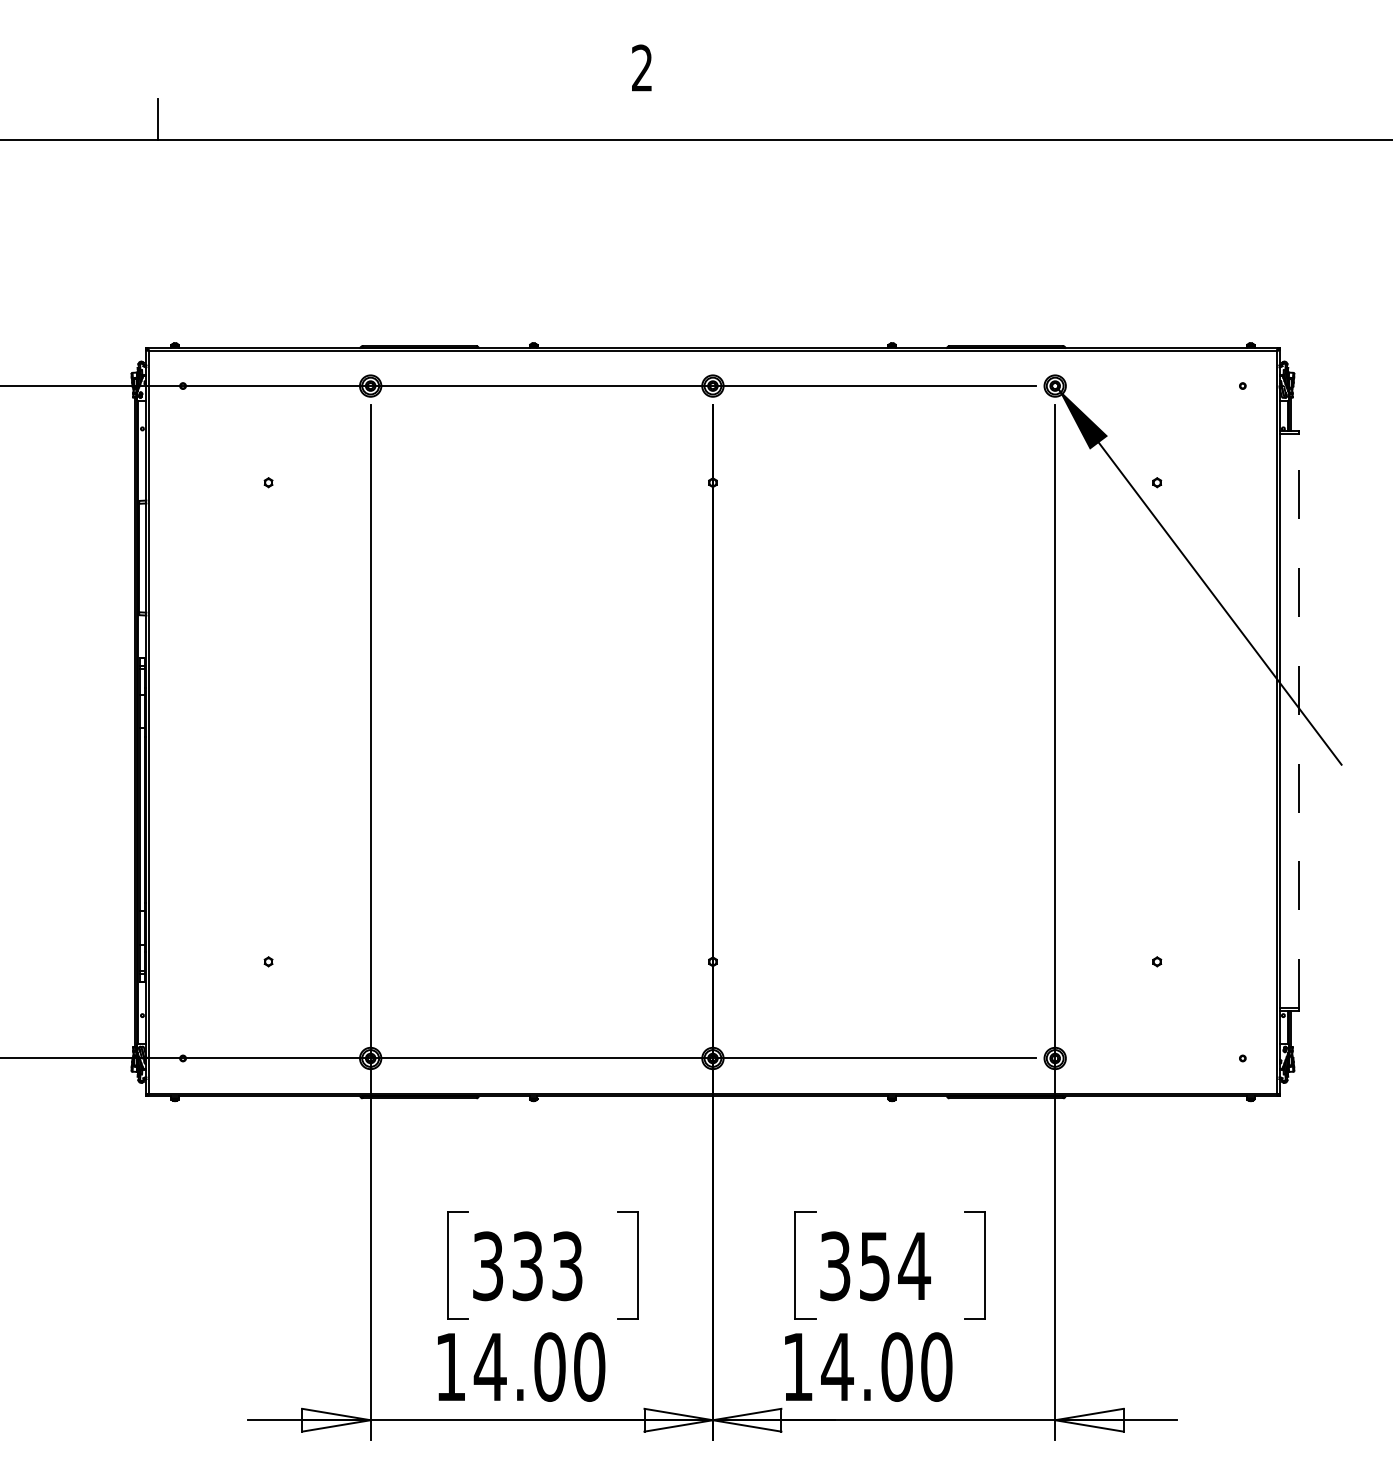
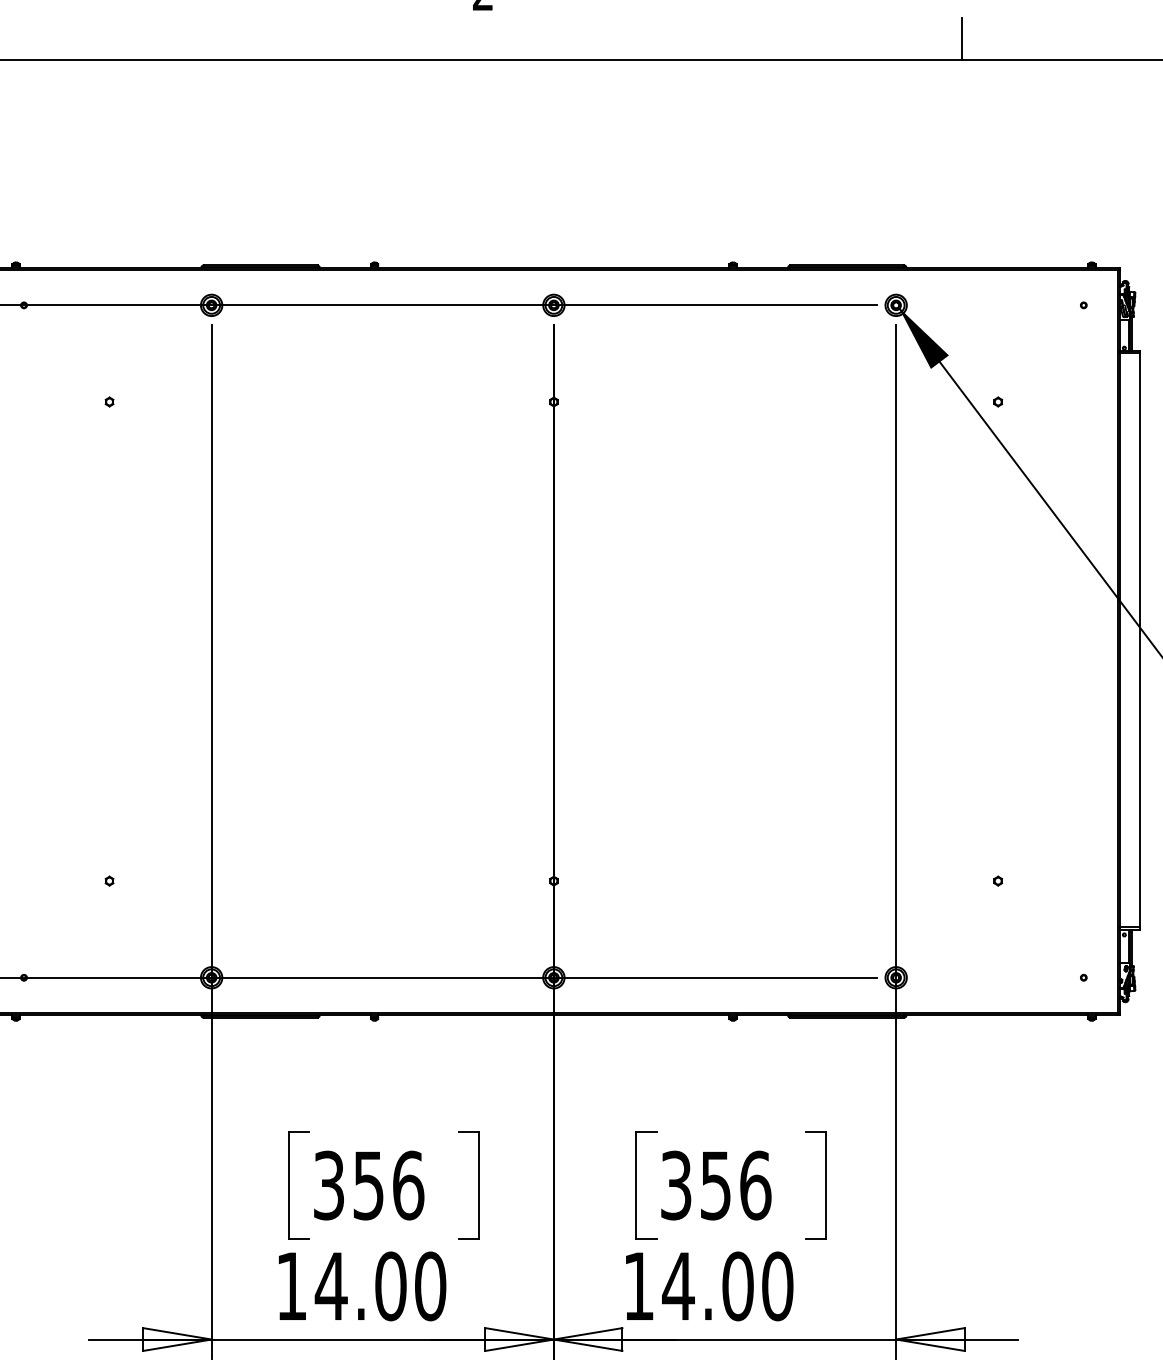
line: (1120, 119) -> (961, 38), added
line: (1298, 720) -> (1139, 639), dashed -> solid
text: (548, 1266) -> (389, 1185), 333 -> 356
text: (914, 1266) -> (755, 1185), 354 -> 356

